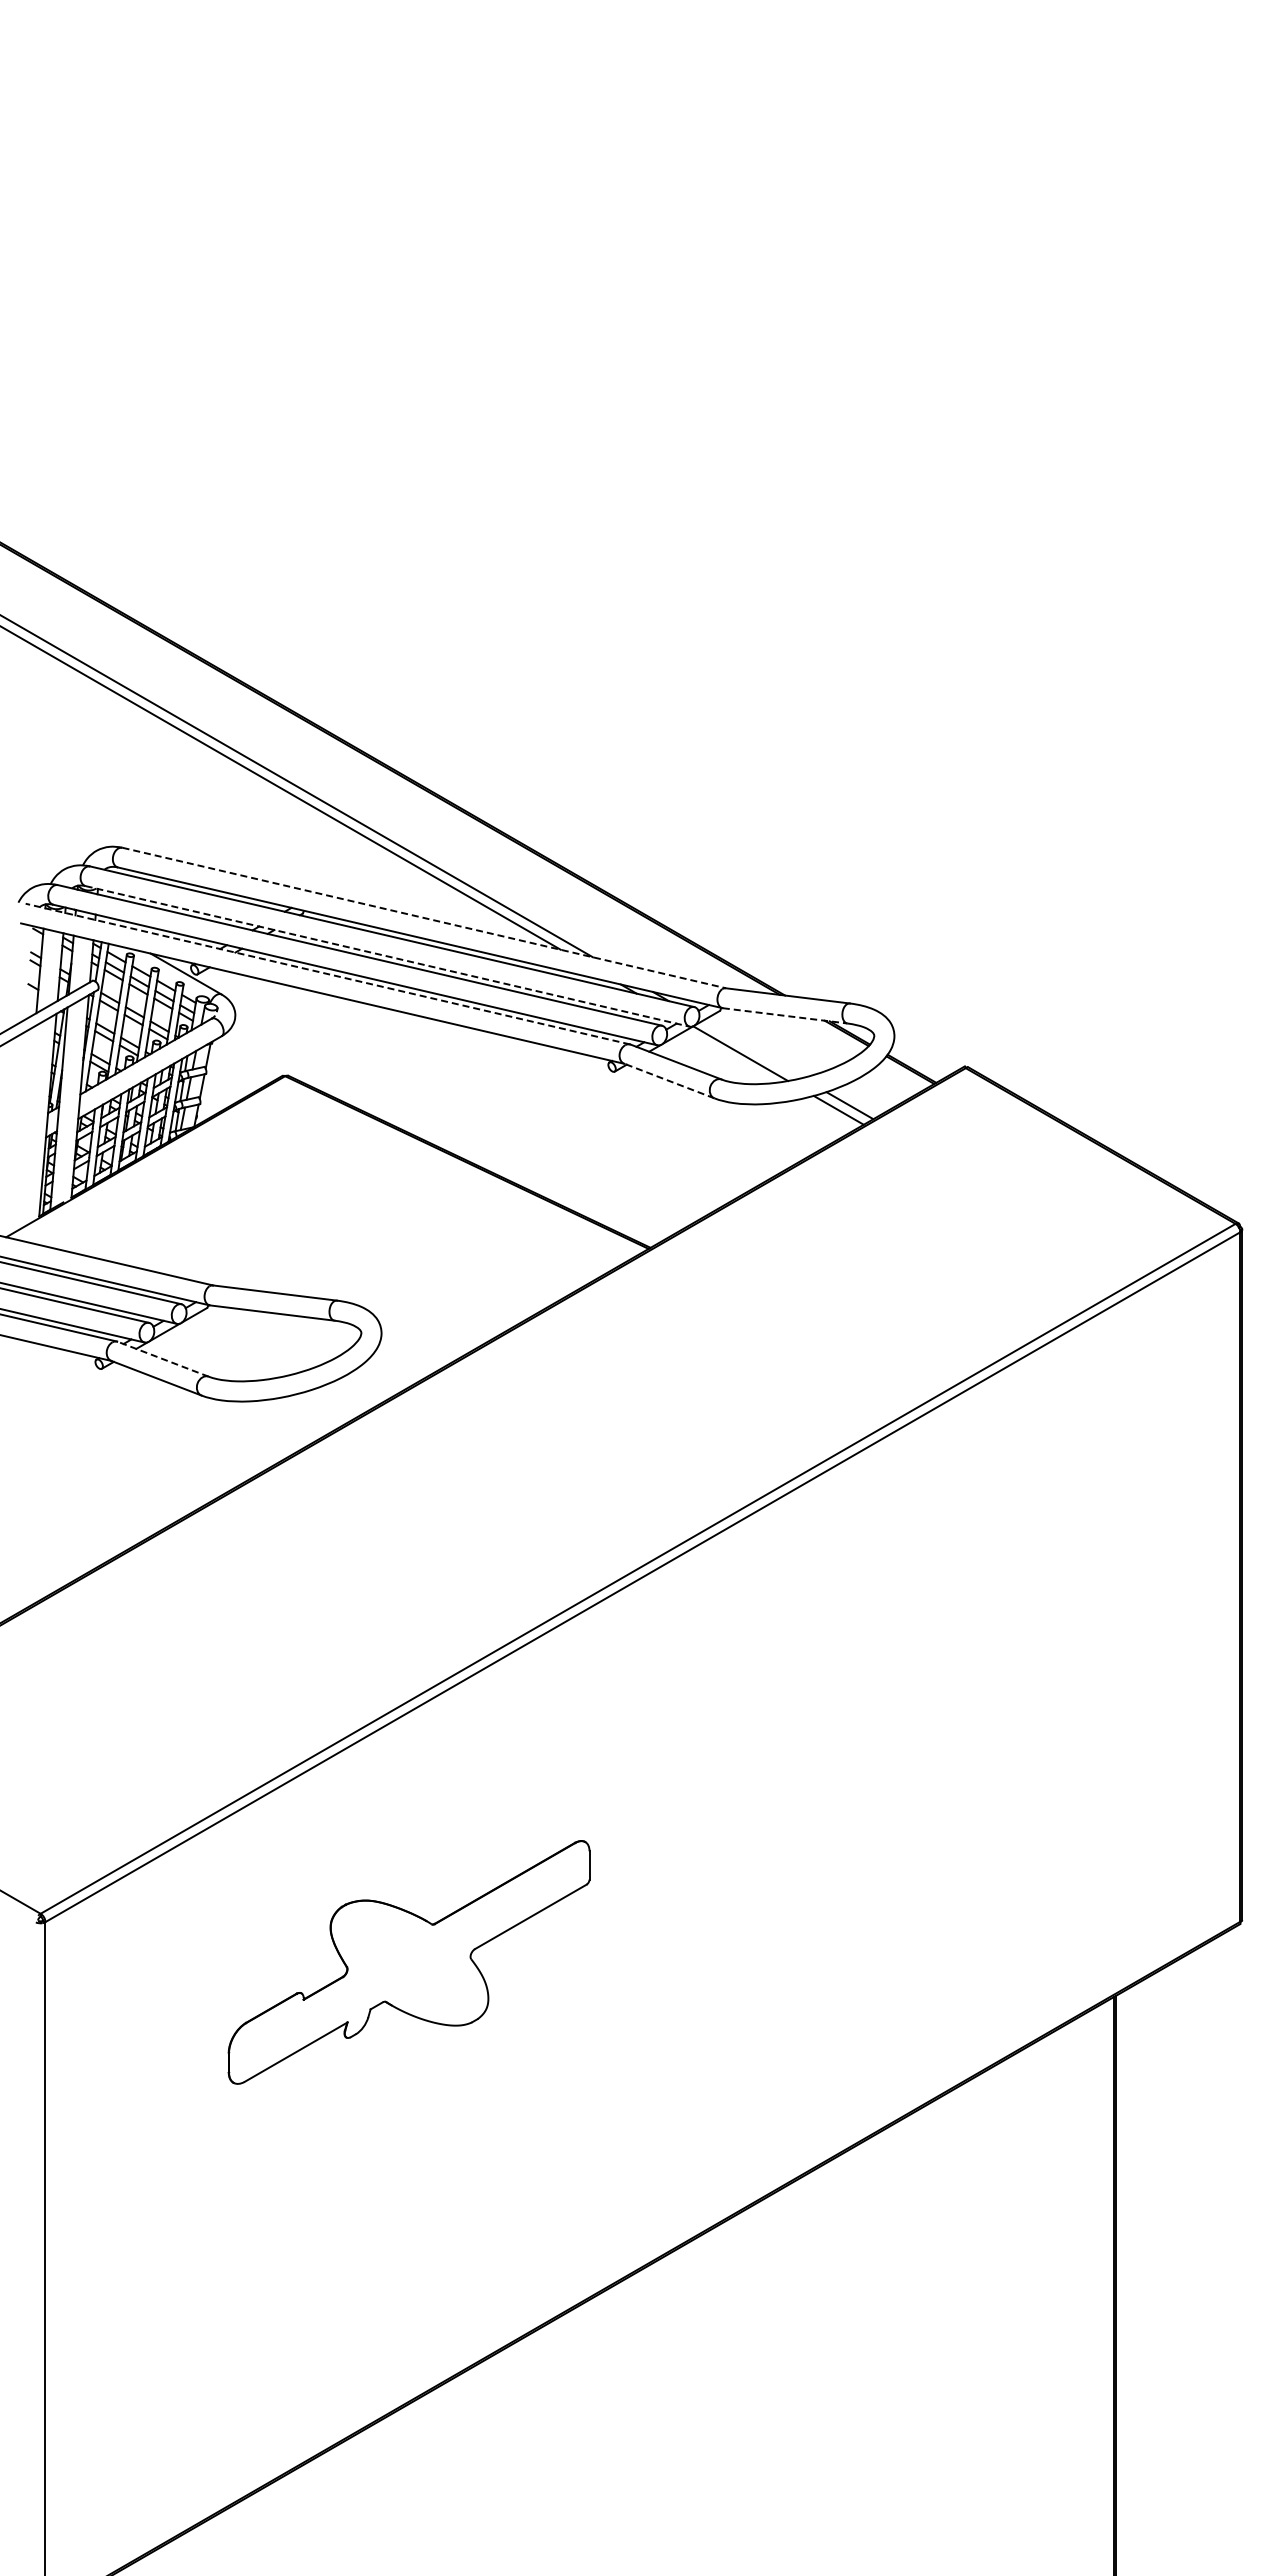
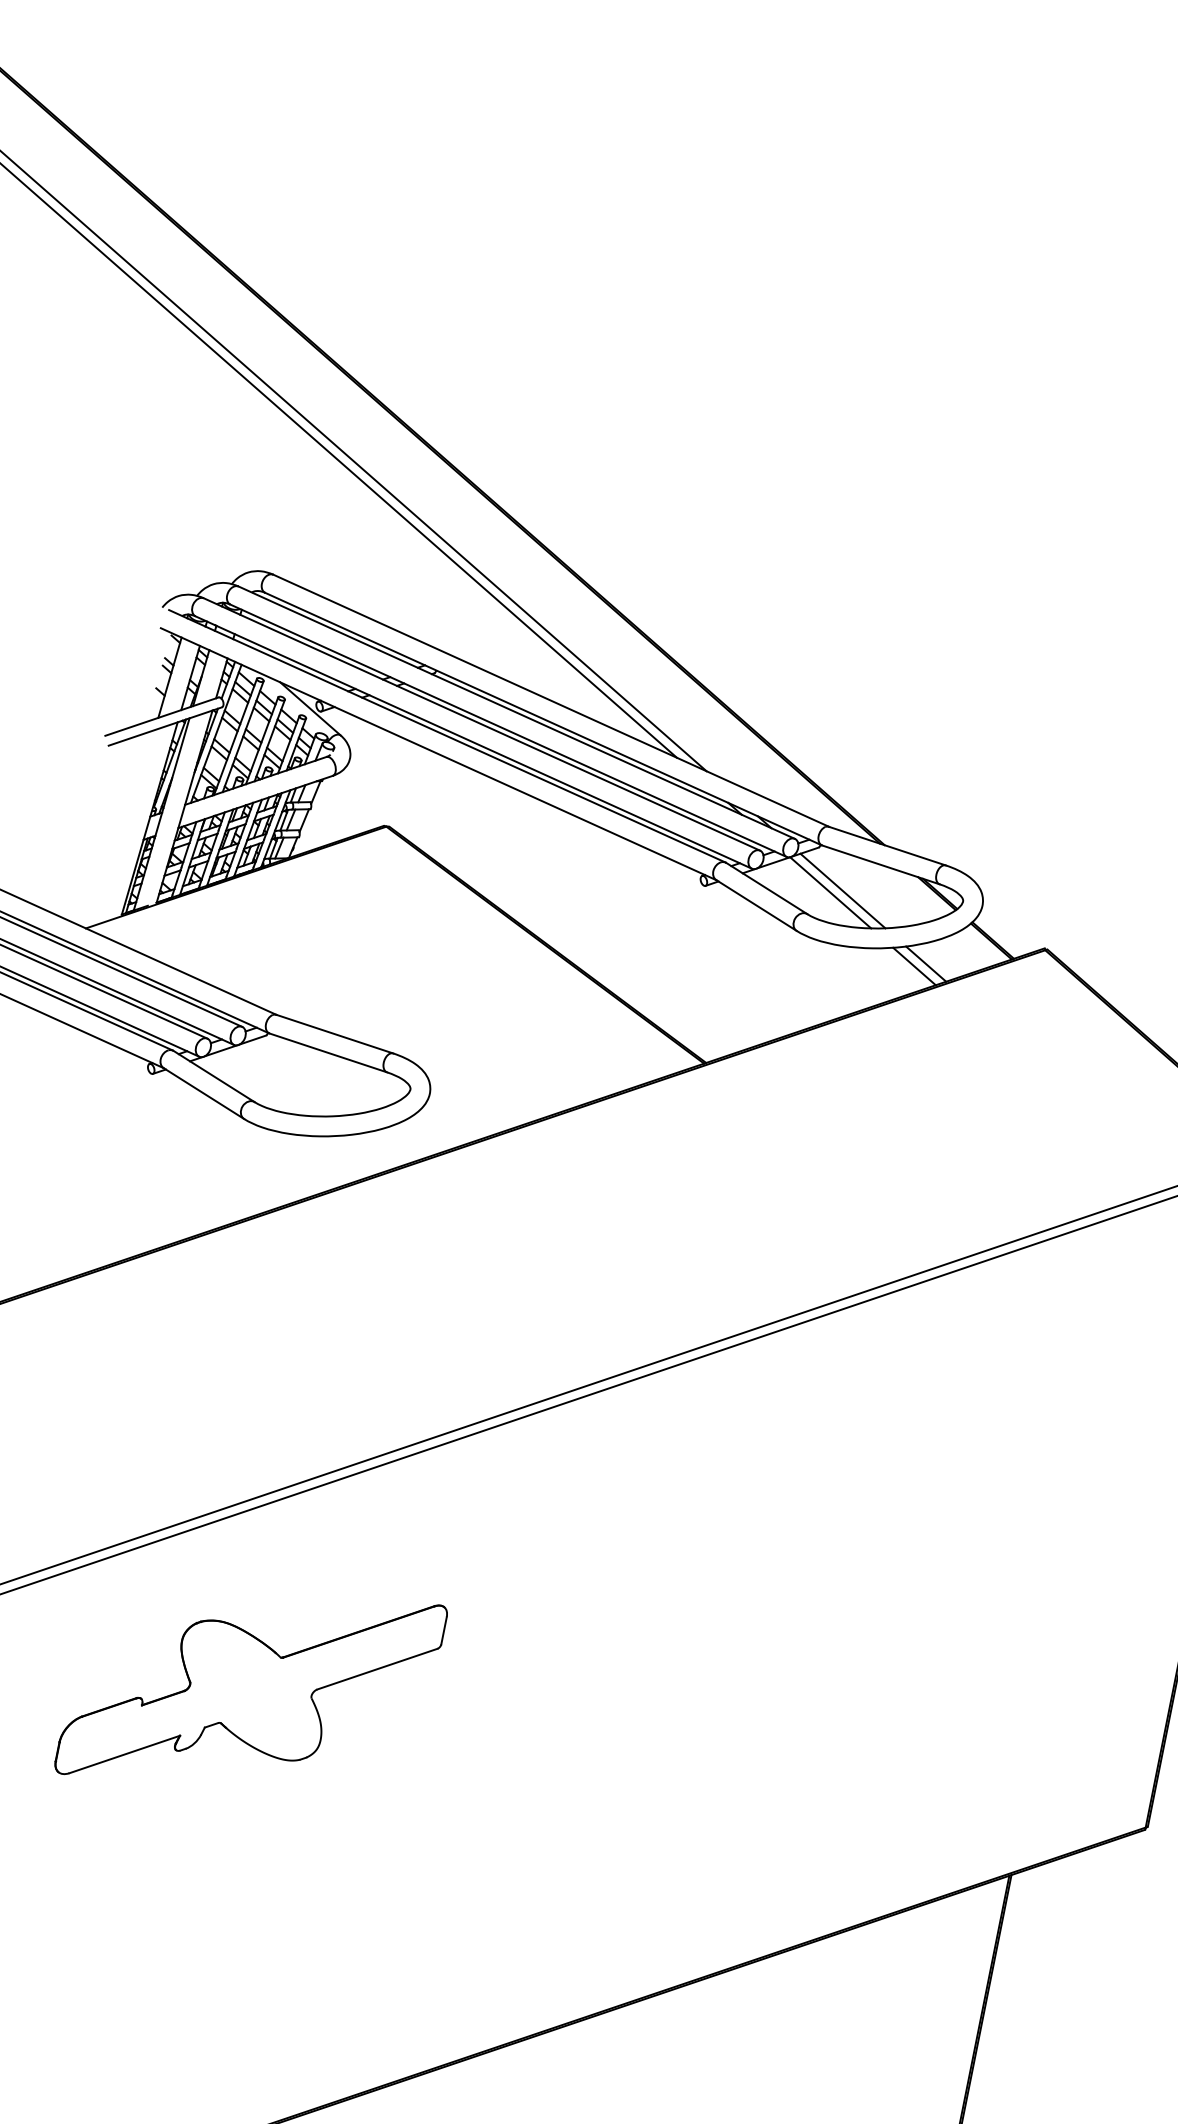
line: (424, 918) -> (551, 701), dashed -> solid
line: (388, 956) -> (509, 731), dashed -> solid
line: (327, 973) -> (447, 735), dashed -> solid
line: (785, 1015) -> (881, 864), dashed -> solid
line: (752, 1049) -> (842, 891), added
line: (668, 1080) -> (755, 904), dashed -> solid
line: (163, 1359) -> (214, 1076), dashed -> solid
part: (408, 1962) -> (250, 1689), moved

